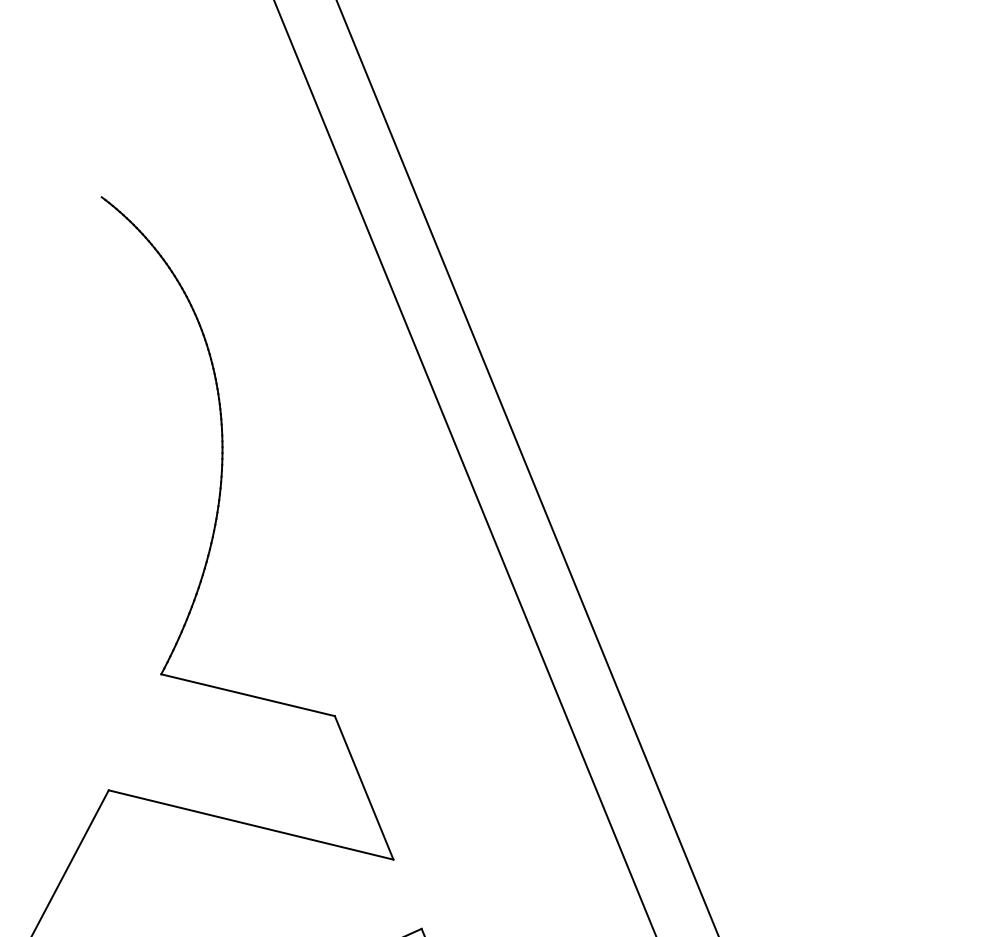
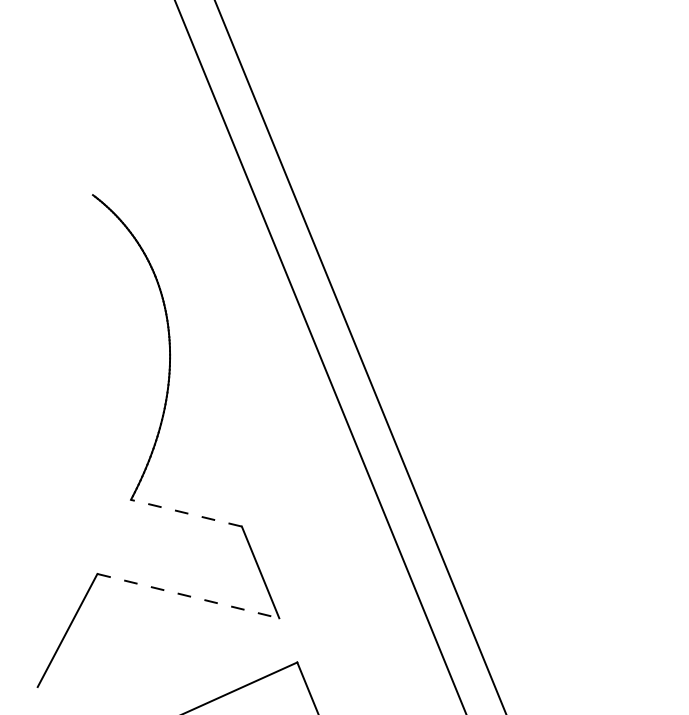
line: (246, 695) -> (185, 513), solid -> dashed
line: (251, 825) -> (188, 596), solid -> dashed

